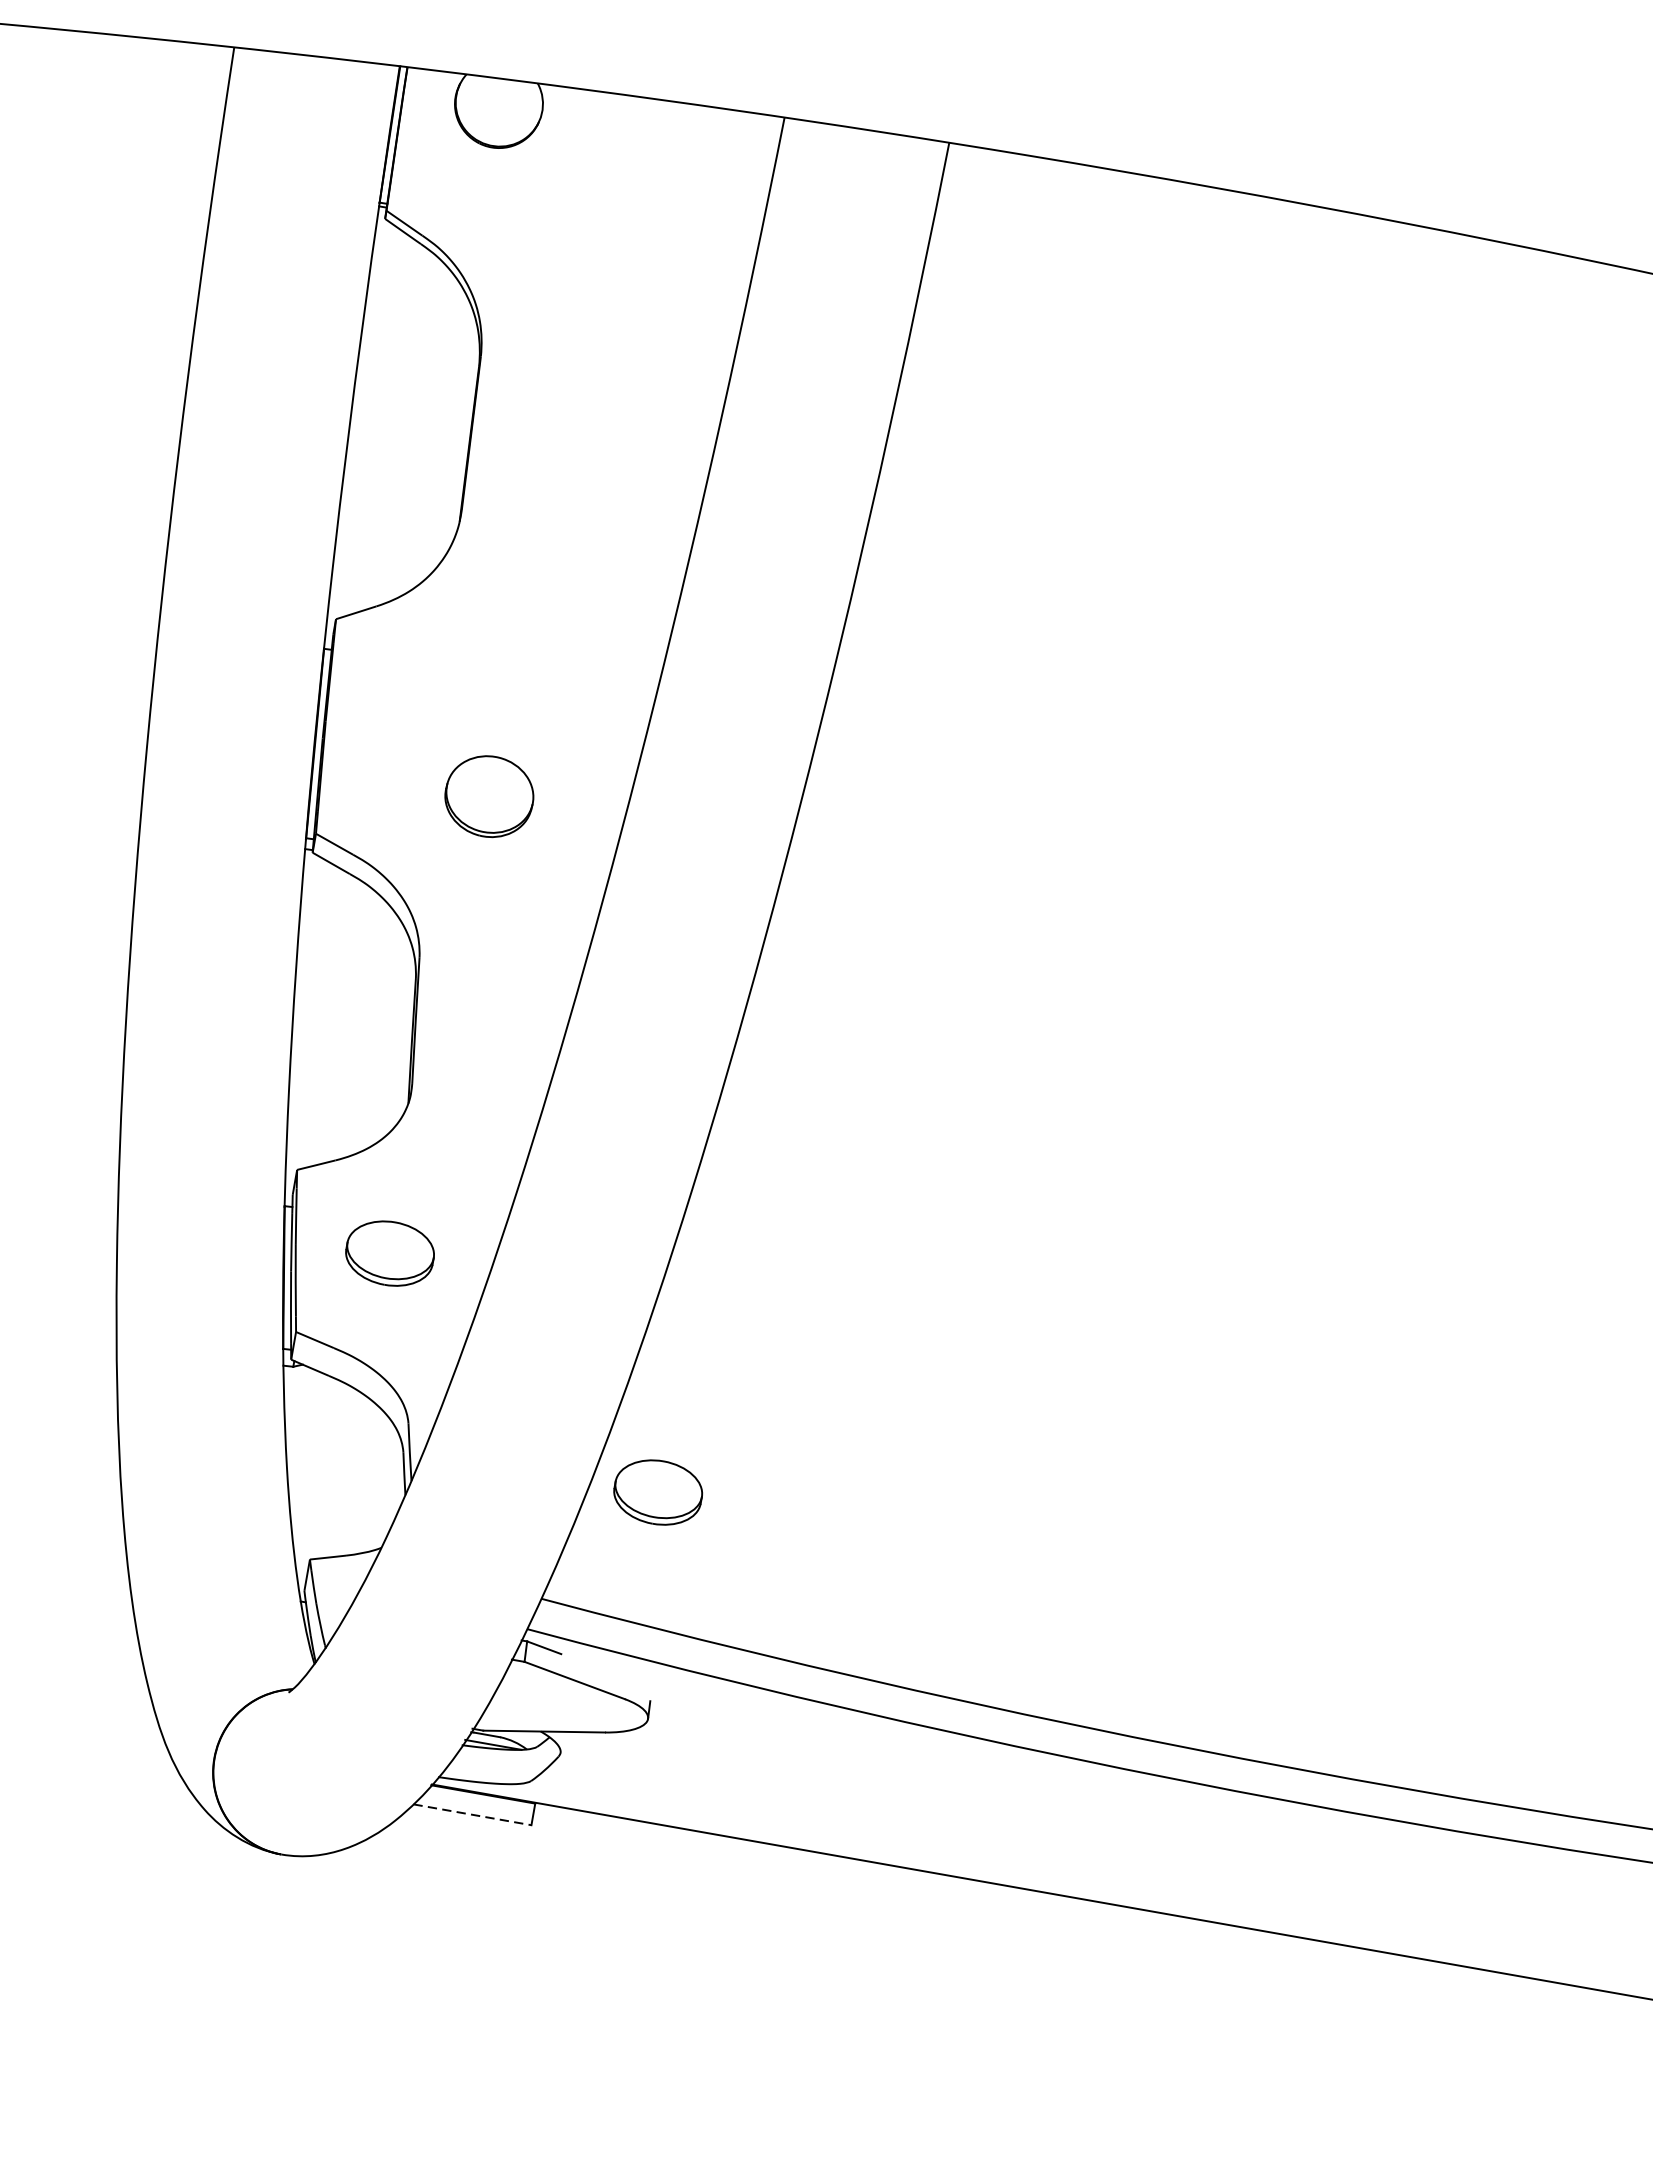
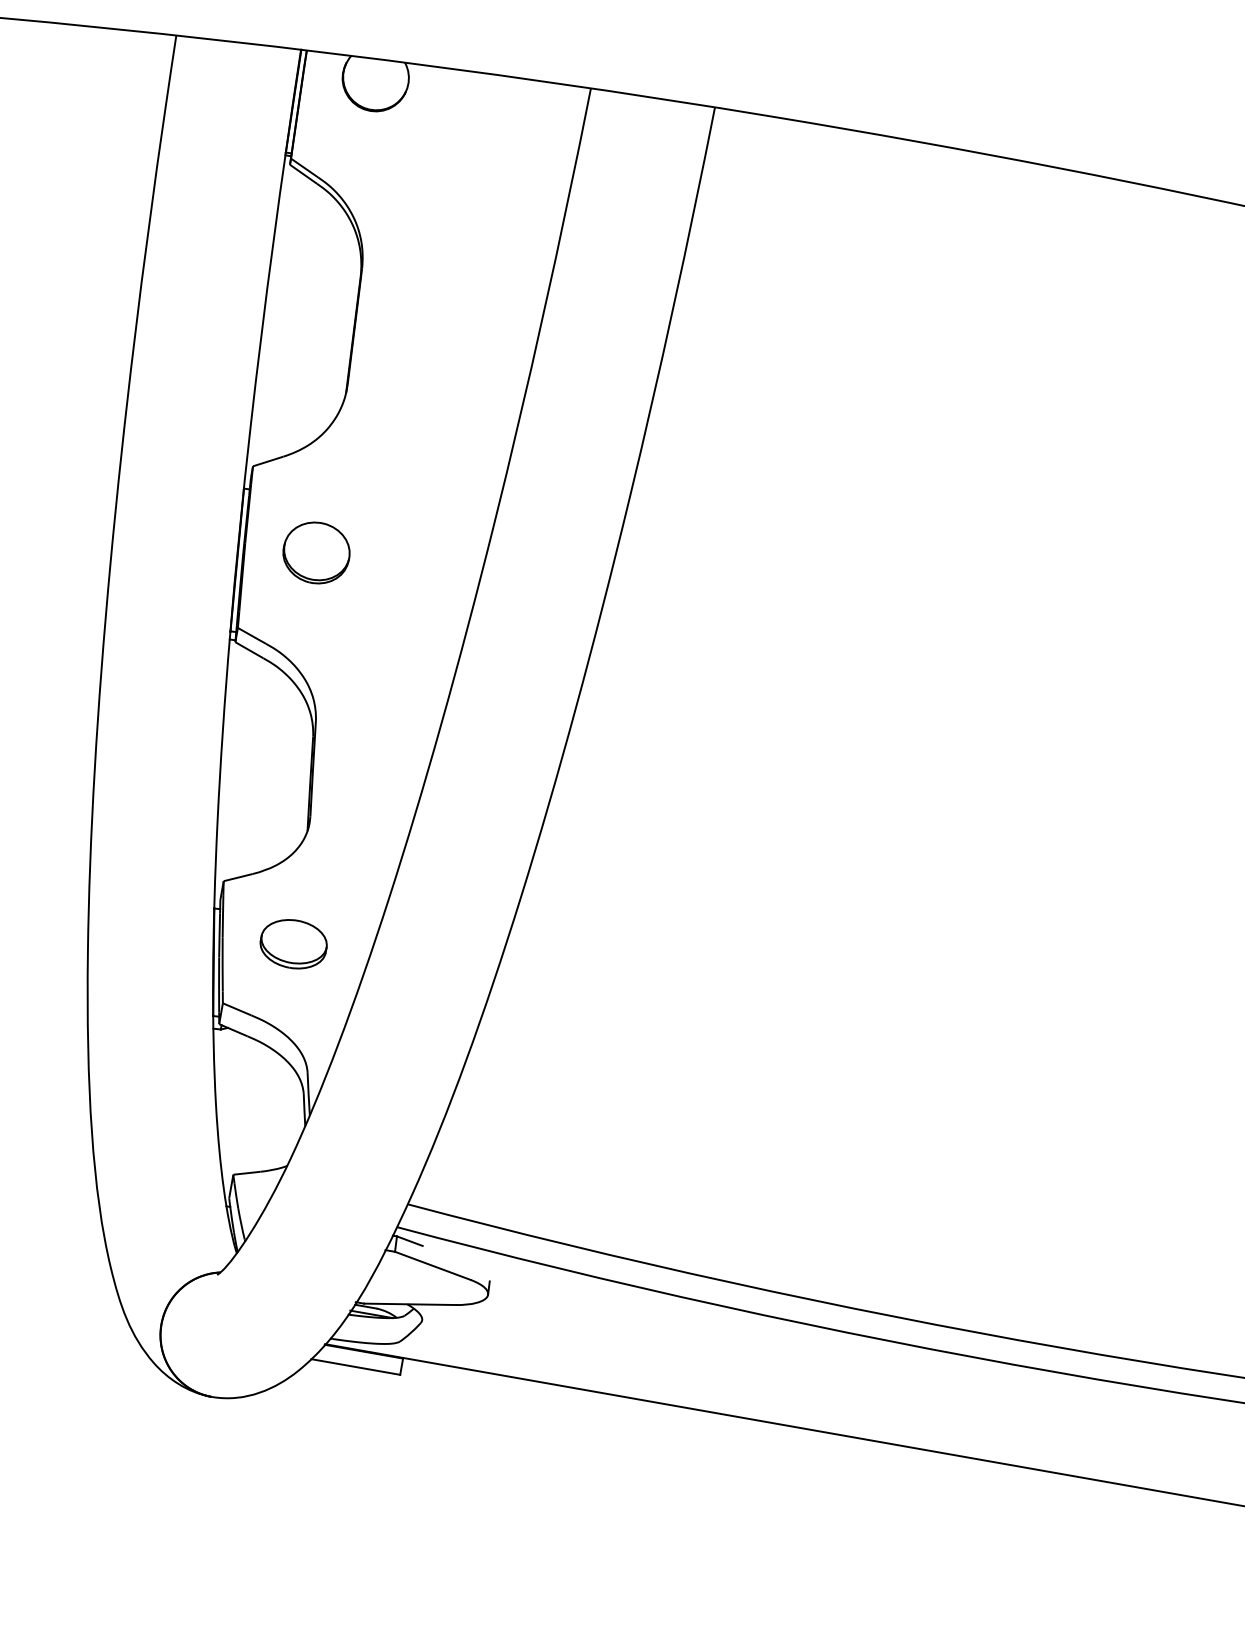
part: (489, 795) -> (316, 552), moved
part: (657, 1492) -> (495, 1124), removed
line: (473, 1815) -> (356, 1367), dashed -> solid

